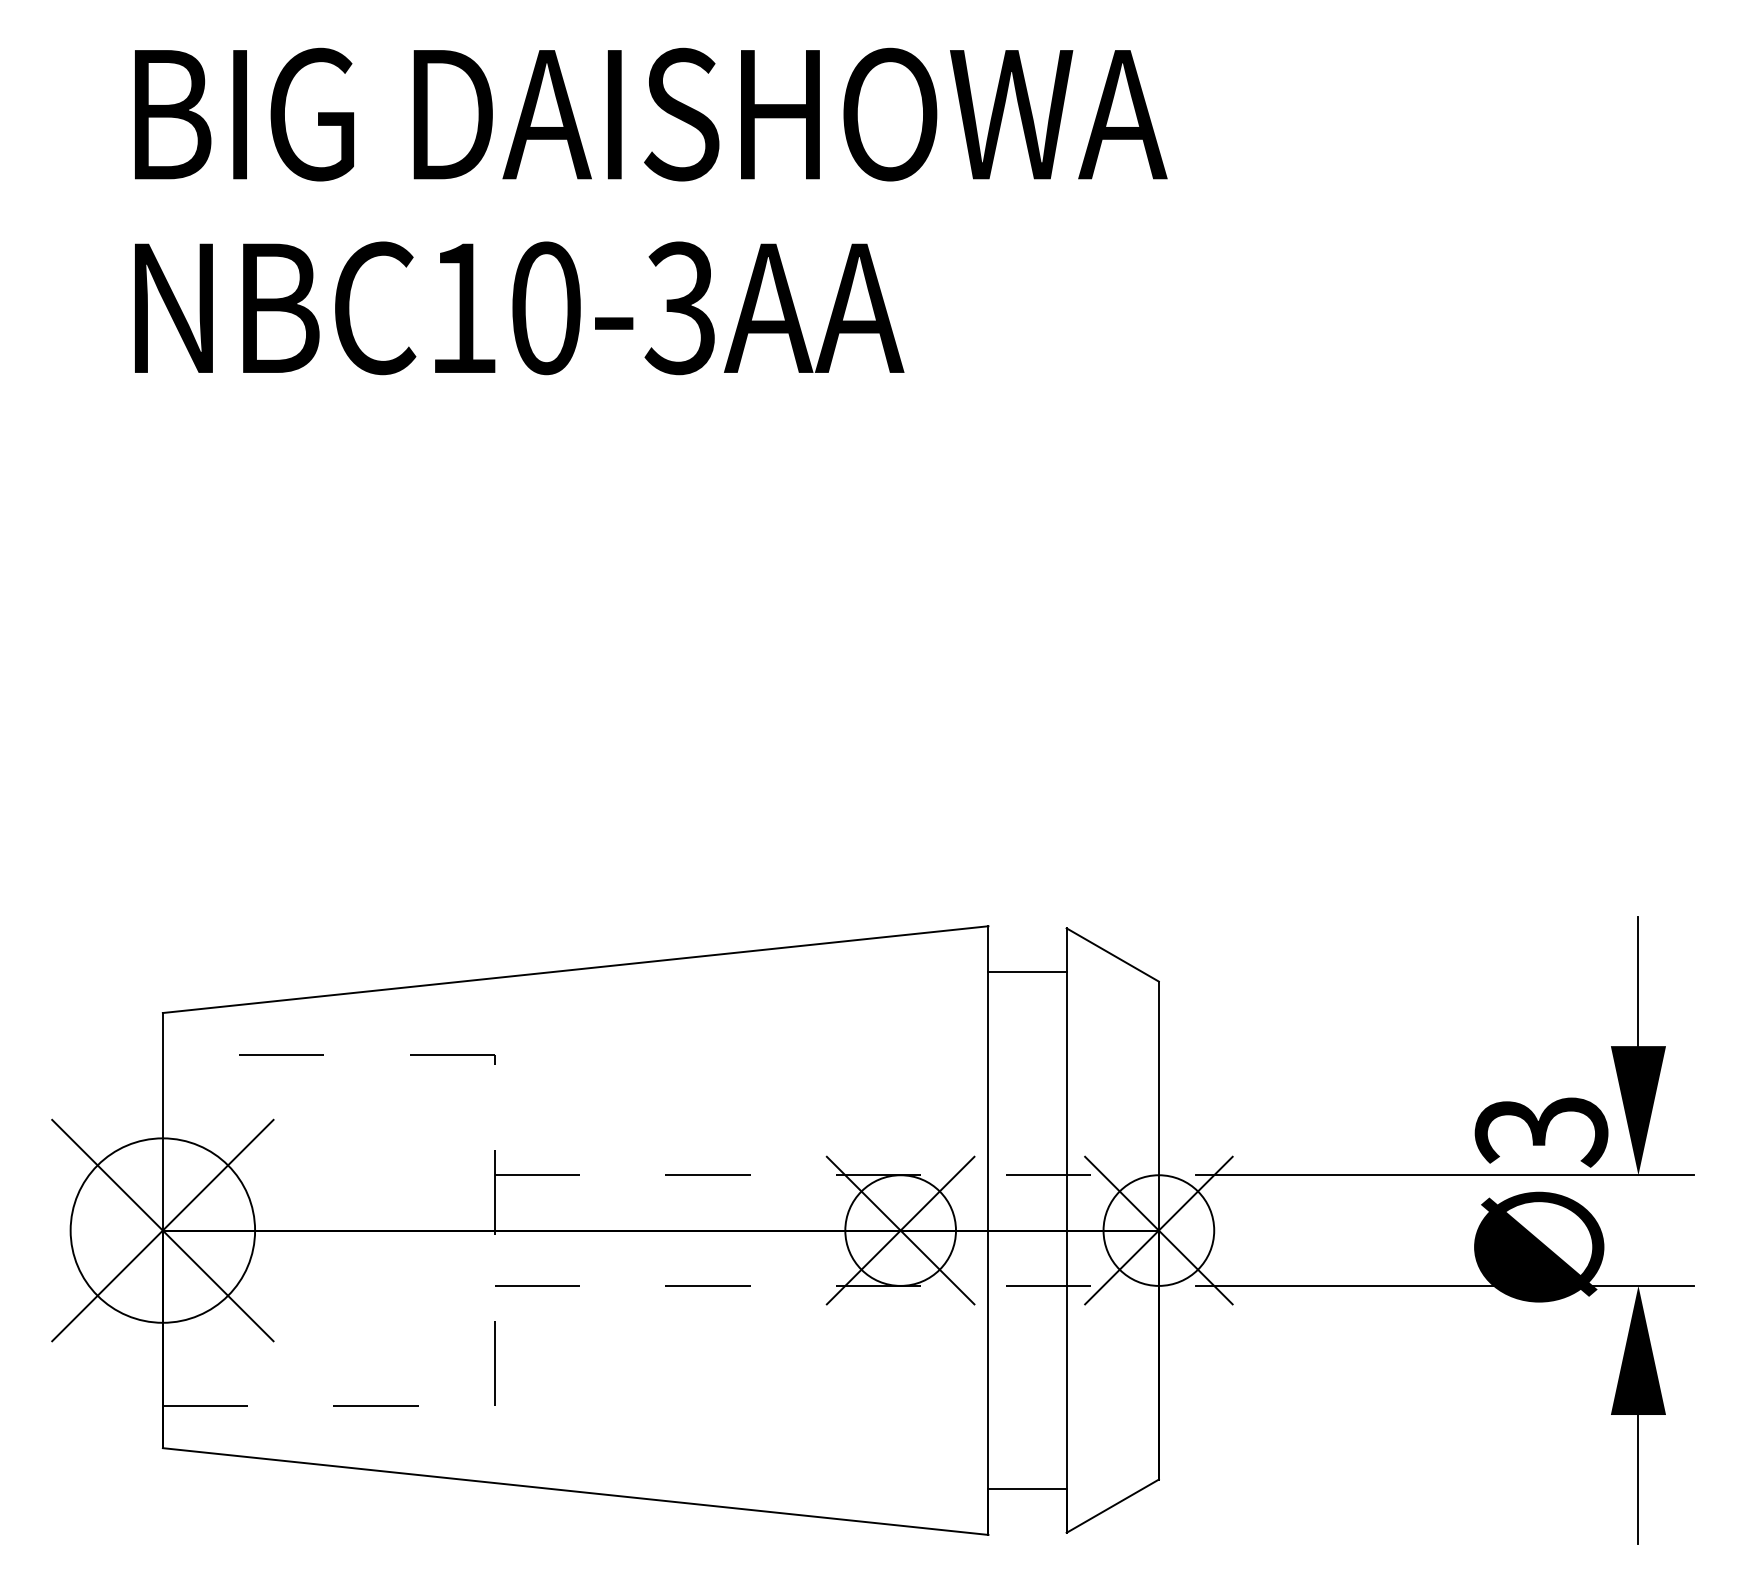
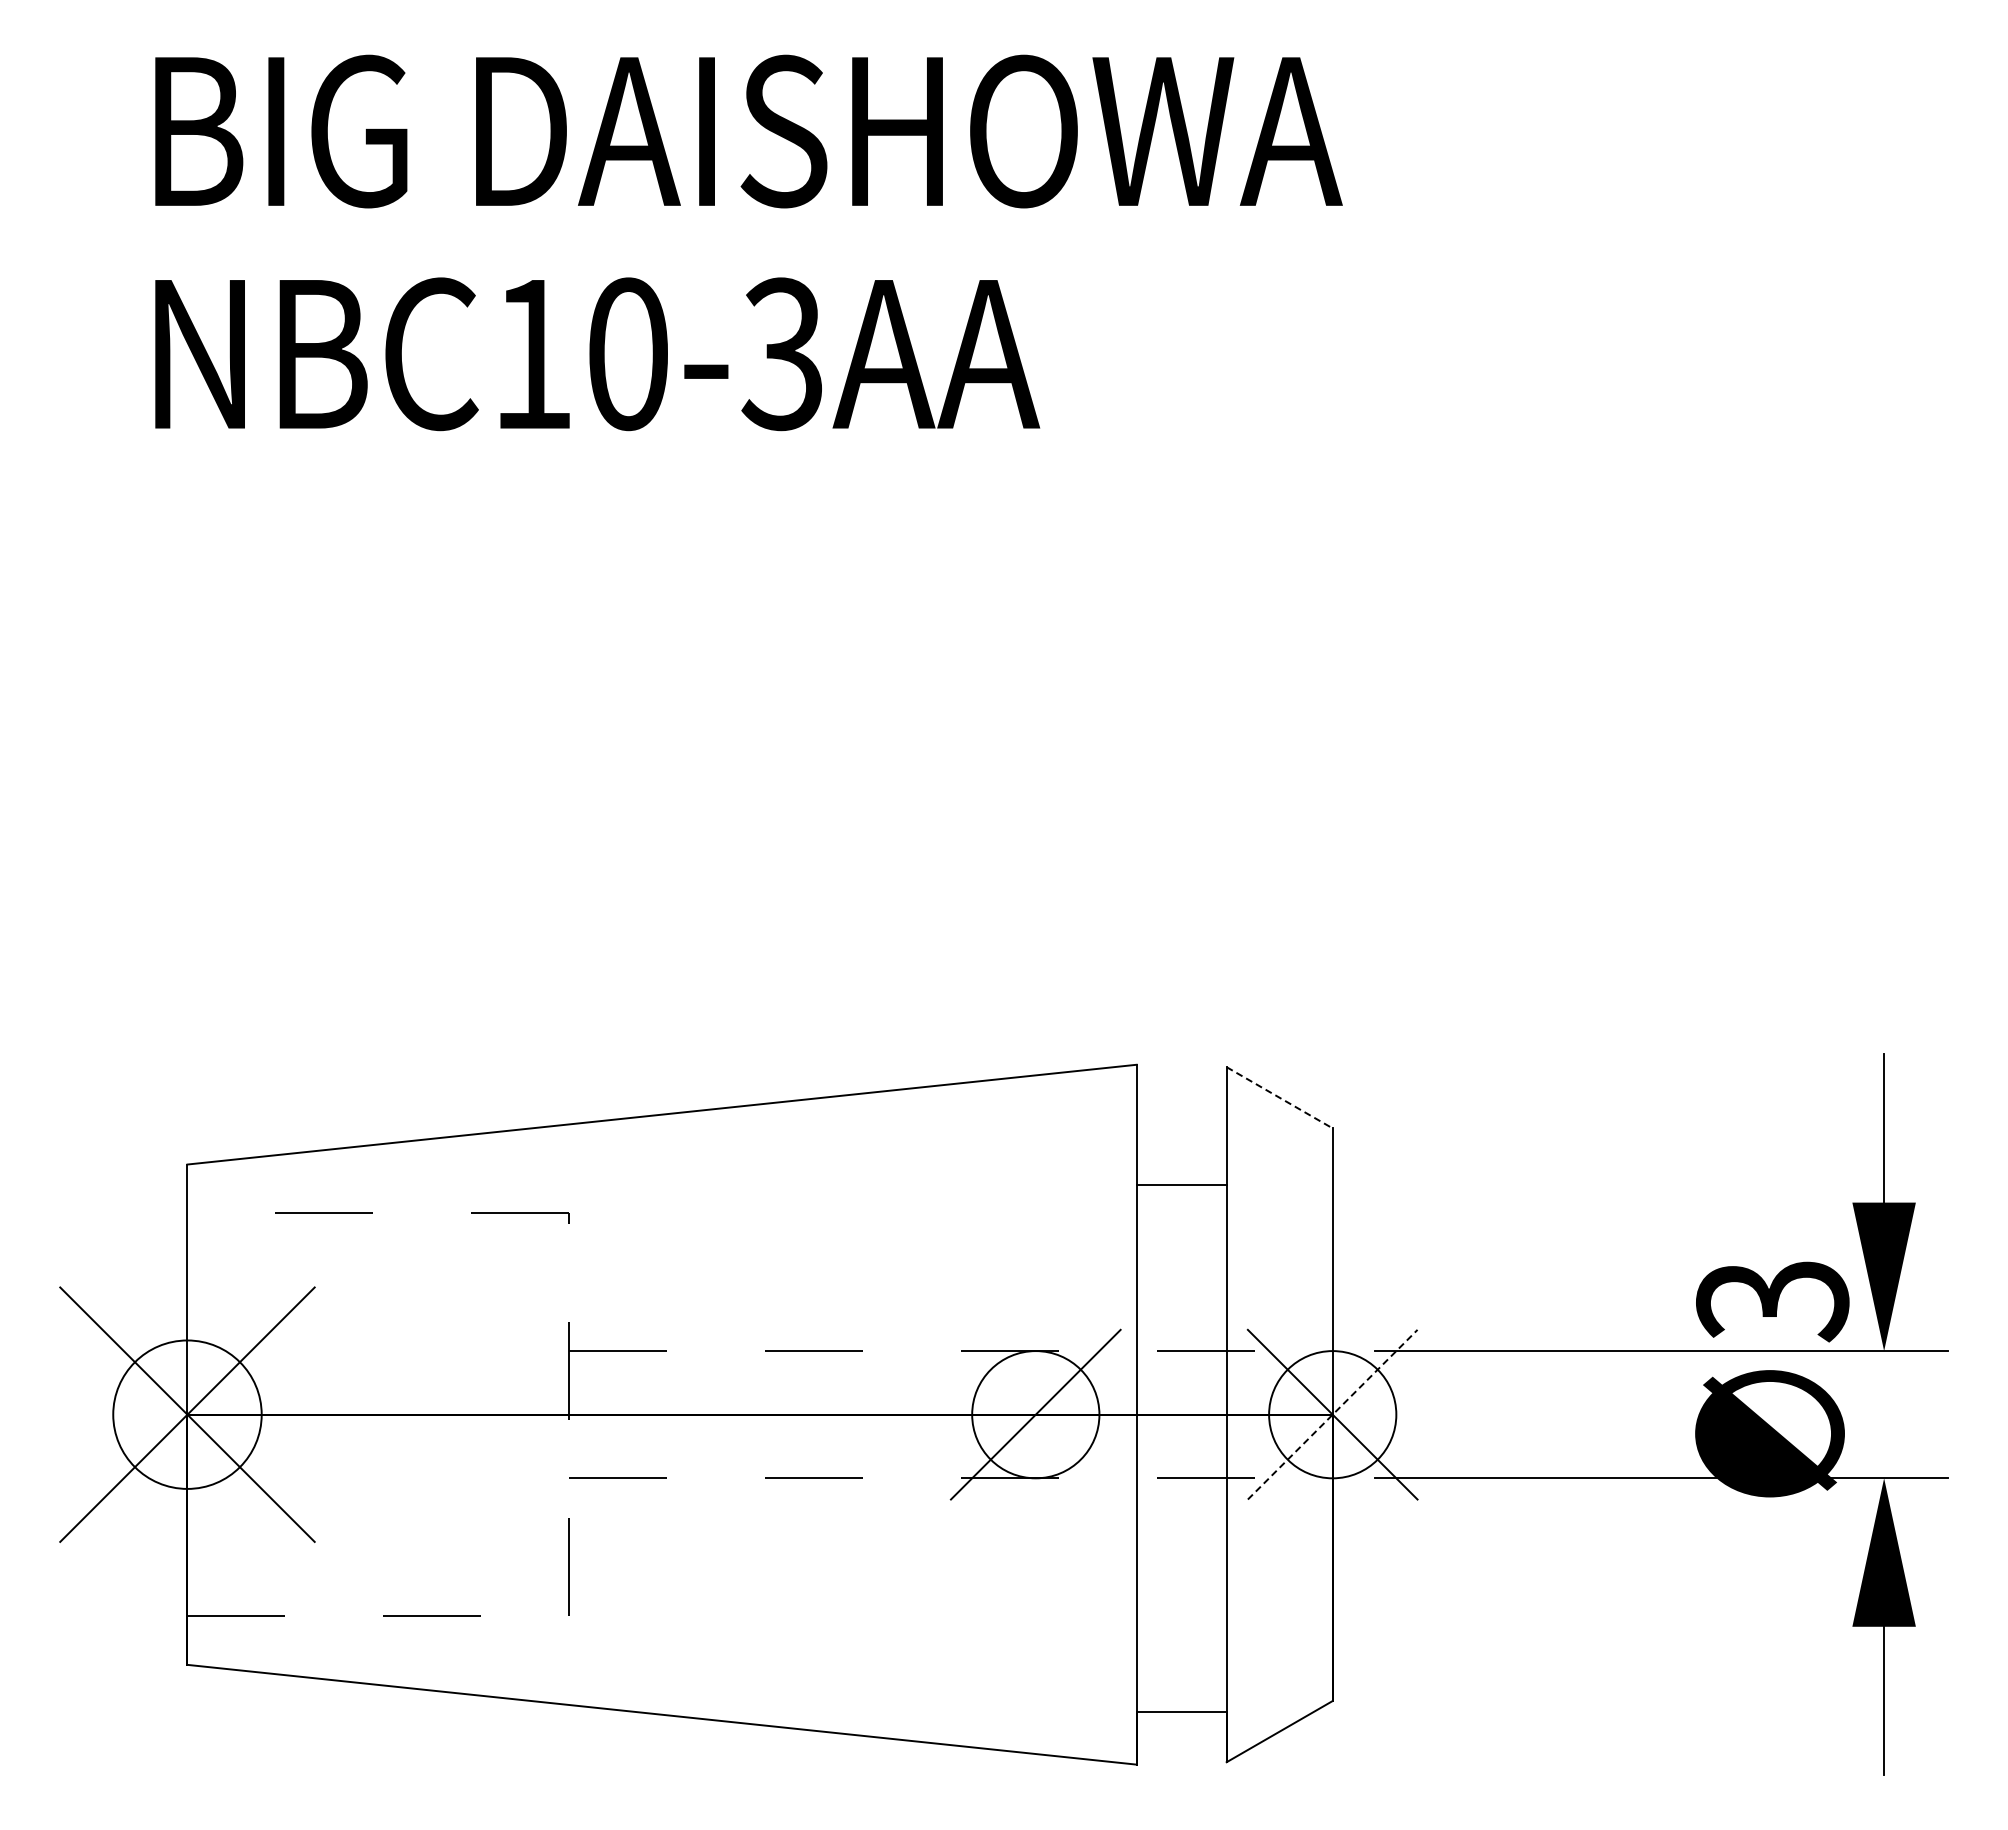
line: (1113, 955) -> (1280, 1098), solid -> dashed
line: (1027, 972) -> (1181, 1184), moved
circle: (162, 1230) -> (187, 1414), size x0.7
line: (900, 1230) -> (1035, 1414), removed
line: (1158, 1230) -> (1332, 1414), solid -> dashed

